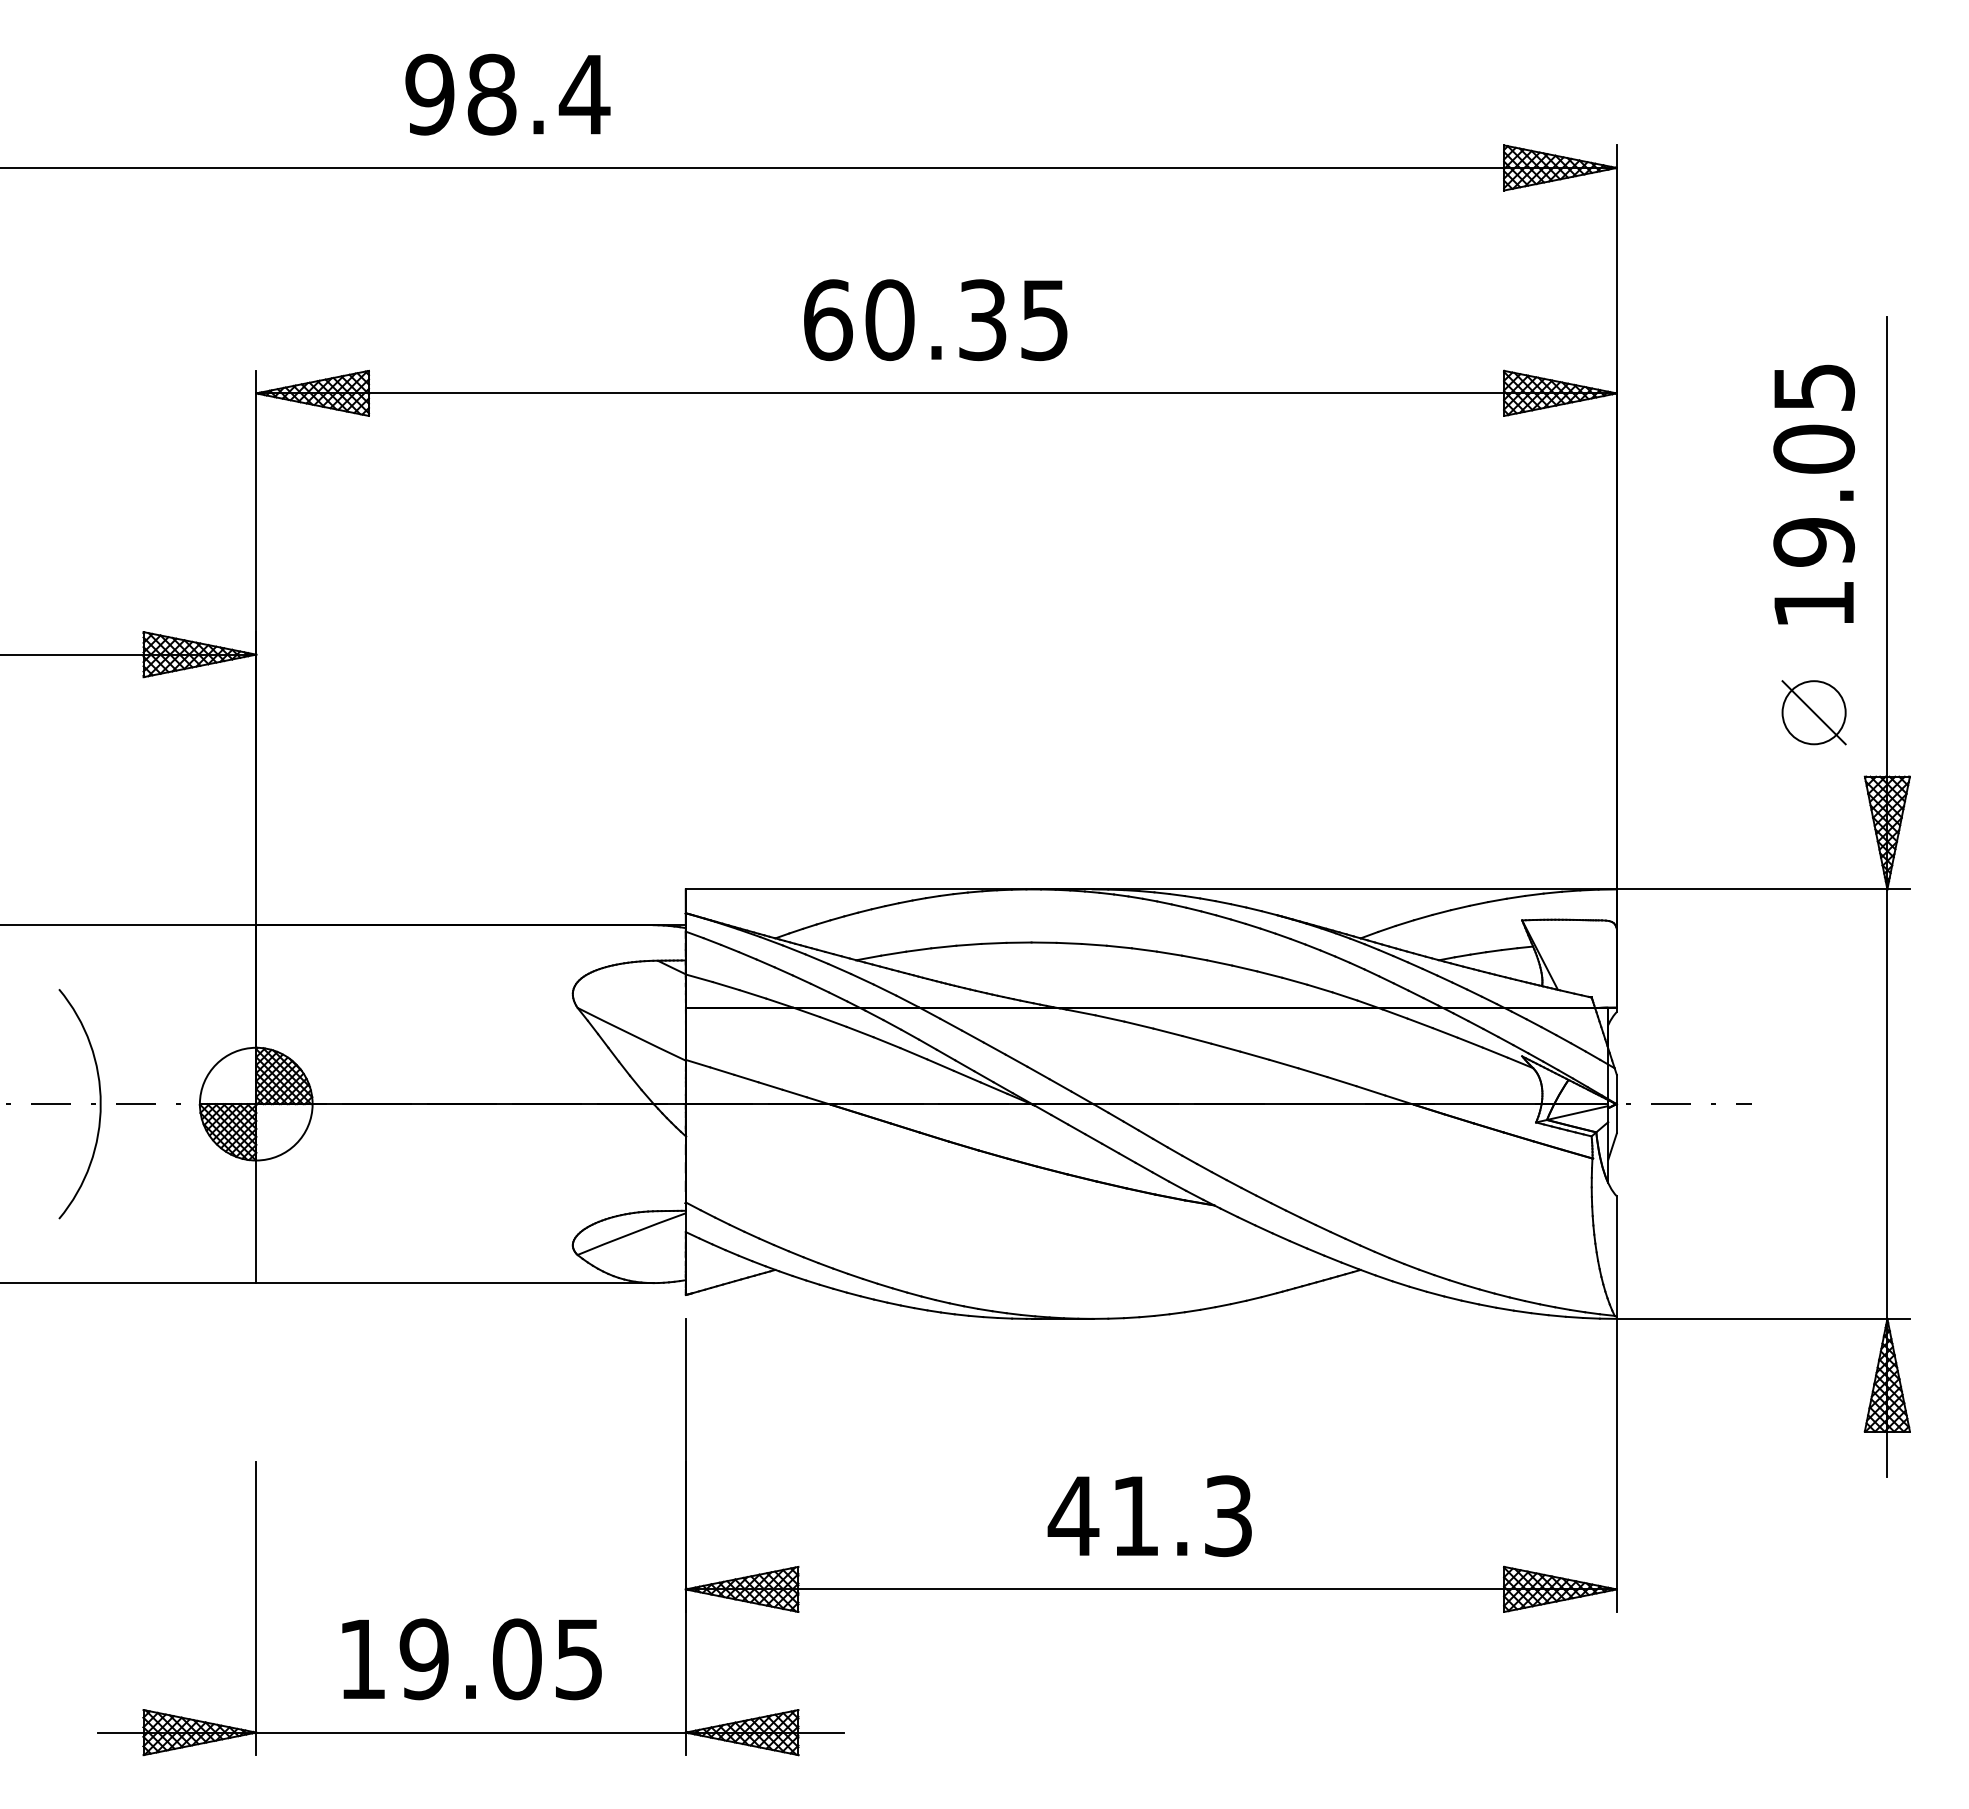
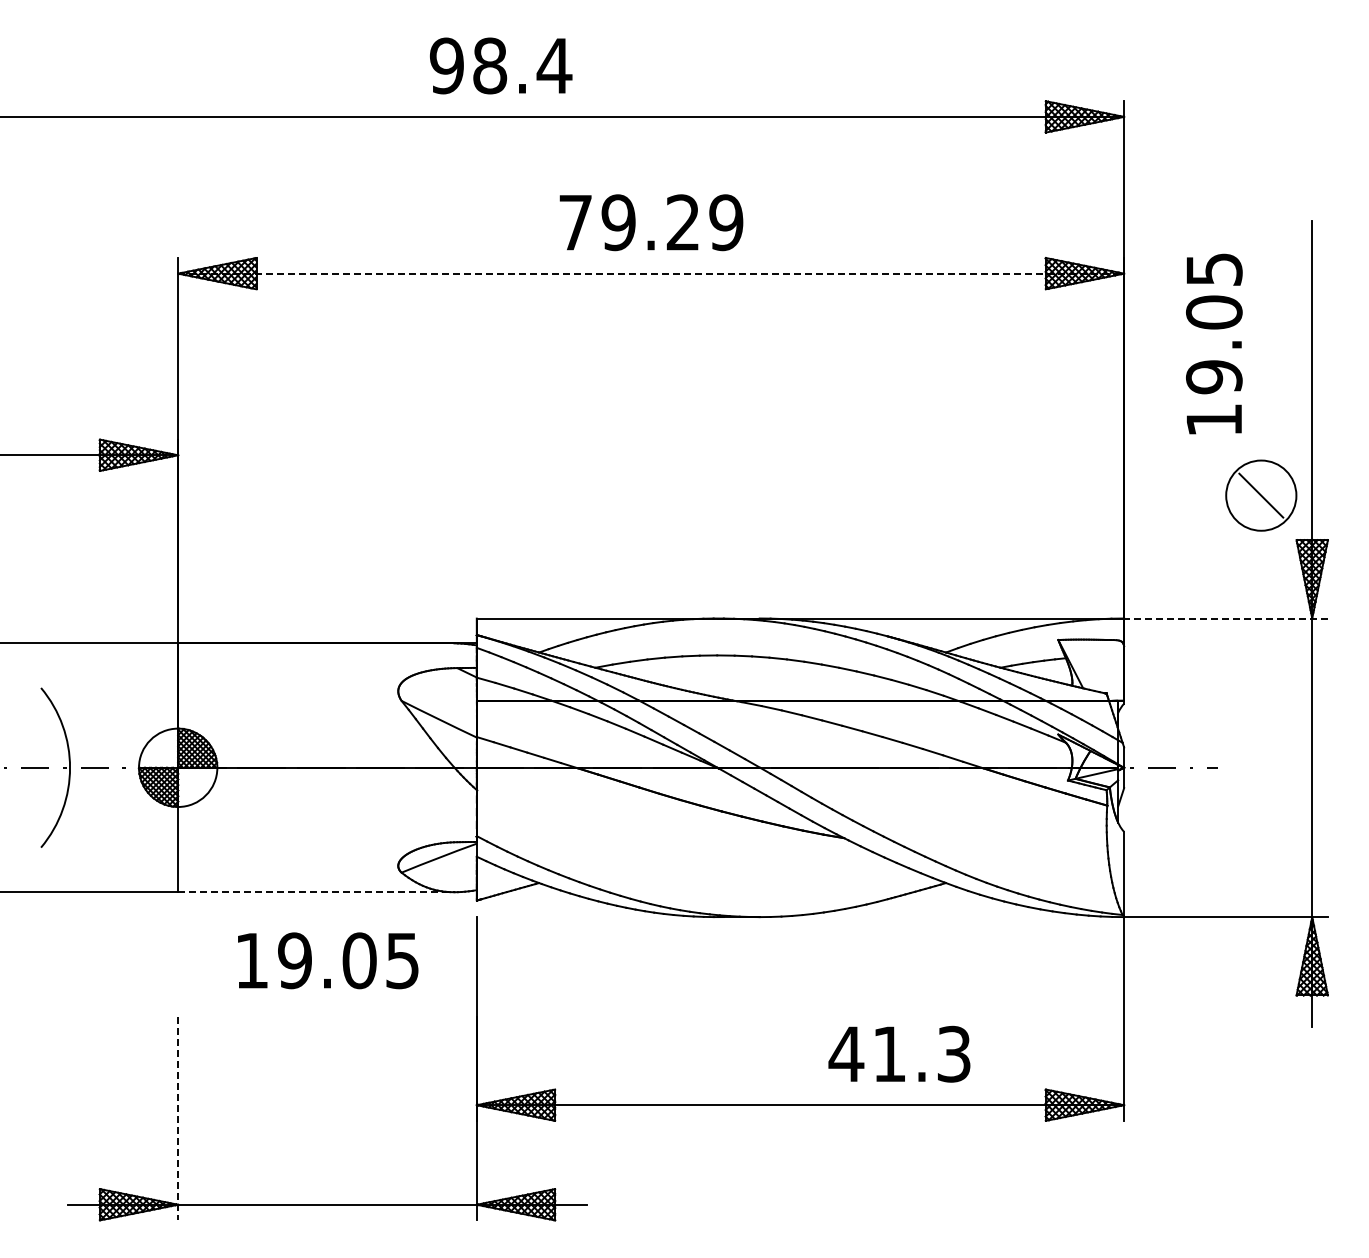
text: (508, 94) -> (501, 65), moved
text: (937, 319) -> (651, 222), 60.35 -> 79.29
line: (937, 393) -> (651, 273), solid -> dashed
text: (1814, 493) -> (1214, 343), moved
circle: (1814, 712) -> (1261, 495), size x1.6
line: (1764, 889) -> (1226, 618), solid -> dashed
line: (455, 1283) -> (316, 892), solid -> dashed
text: (1149, 1515) -> (899, 1053), moved
line: (256, 1608) -> (178, 1118), solid -> dashed
text: (472, 1658) -> (328, 960), moved

